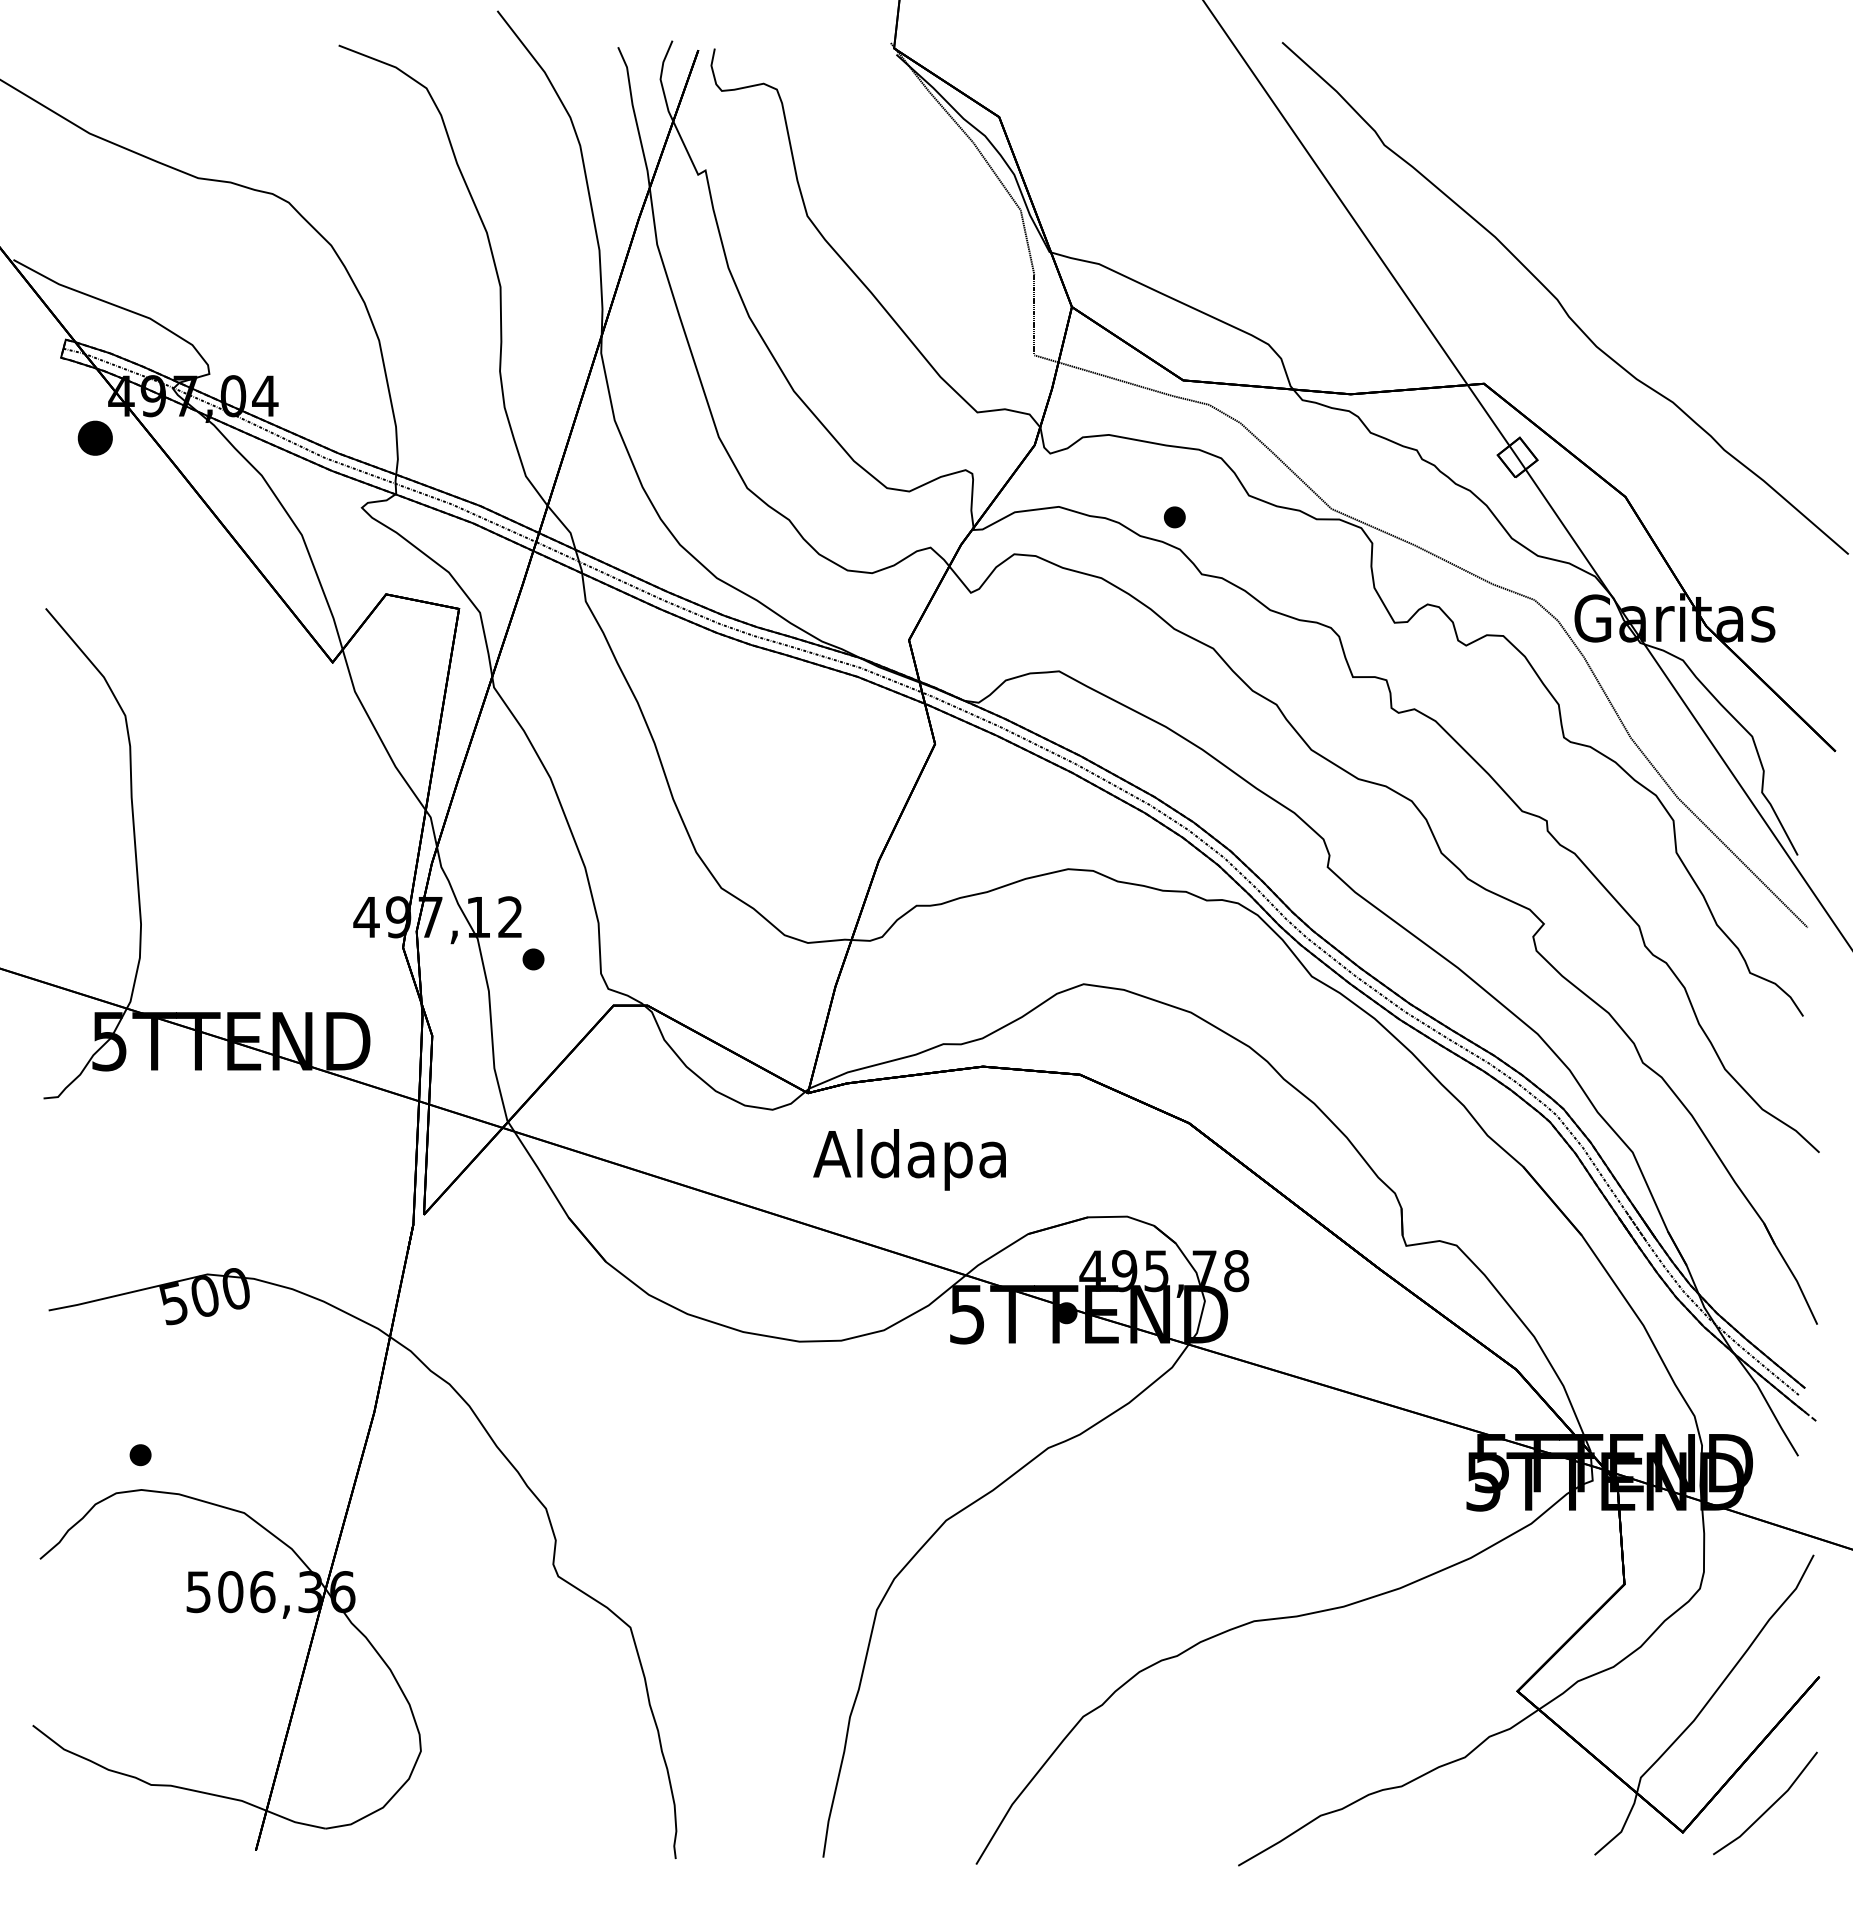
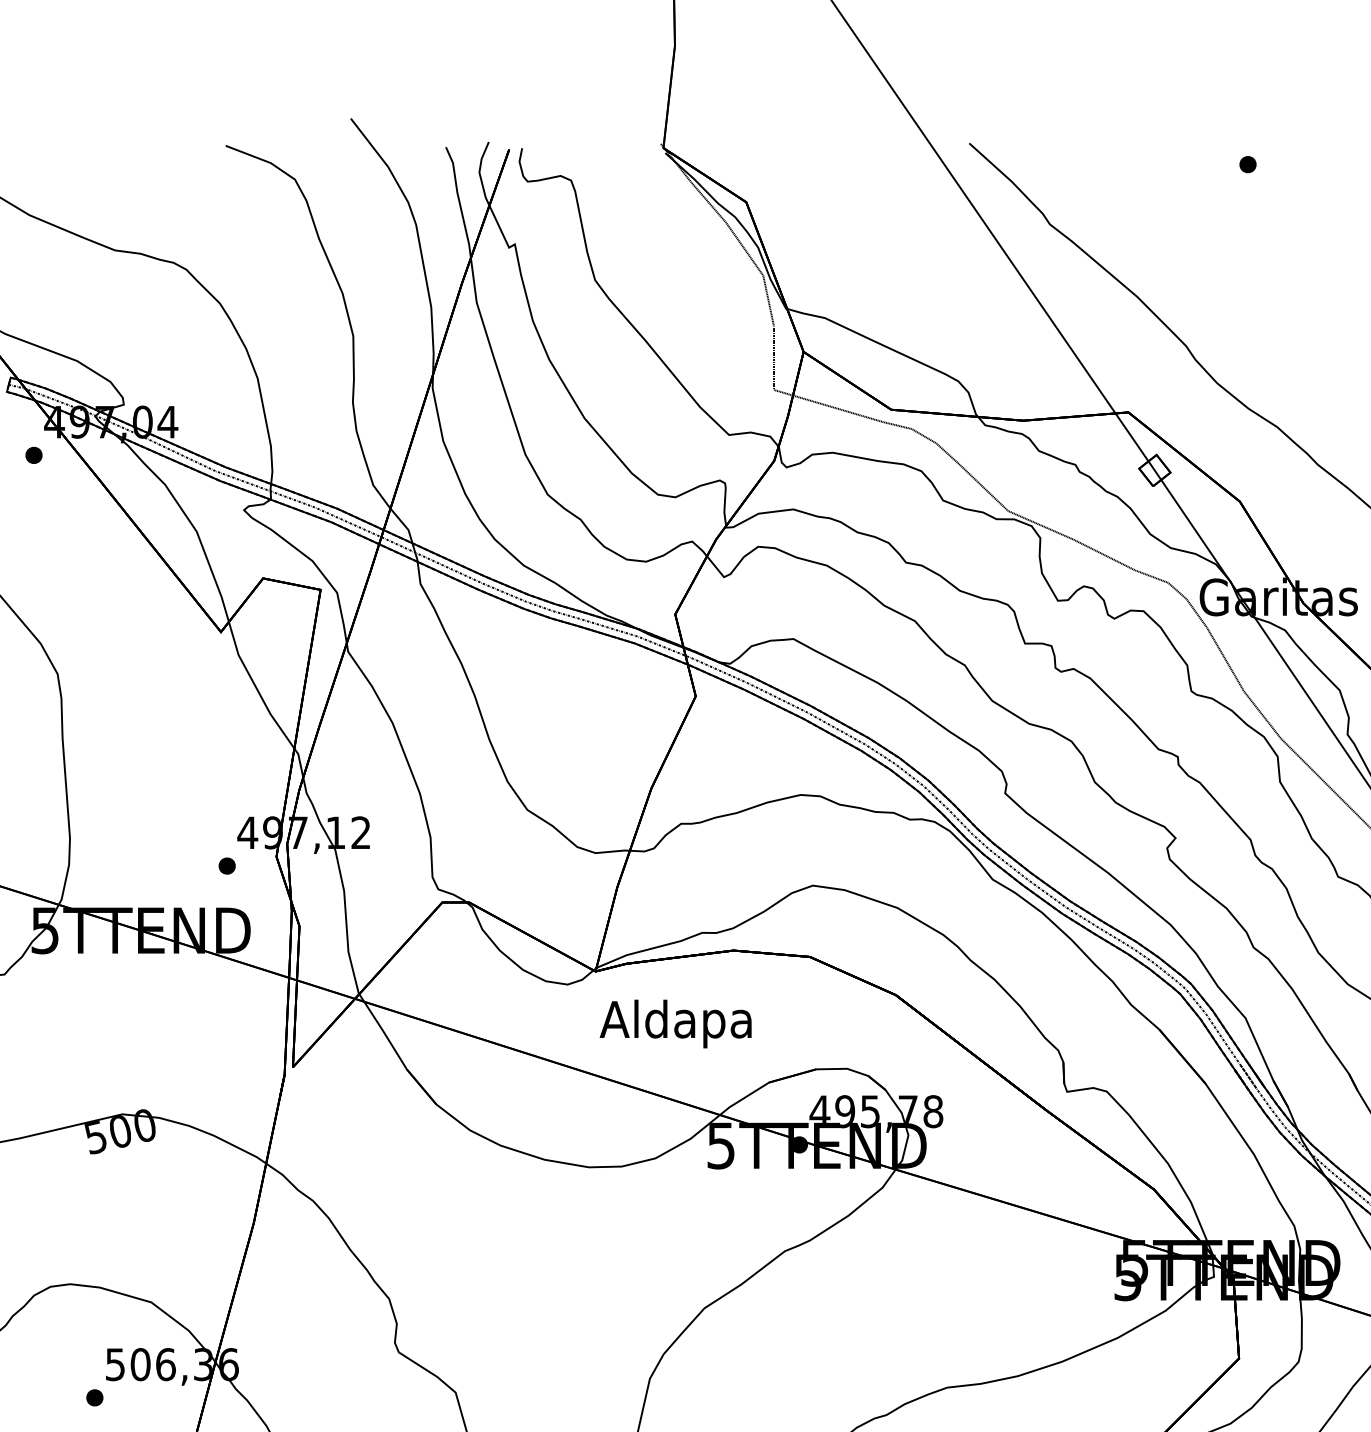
part: (95, 438) -> (34, 455), size x0.62
part: (1174, 517) -> (1247, 164), moved
part: (533, 959) -> (227, 866), moved
part: (140, 1455) -> (94, 1398), moved

